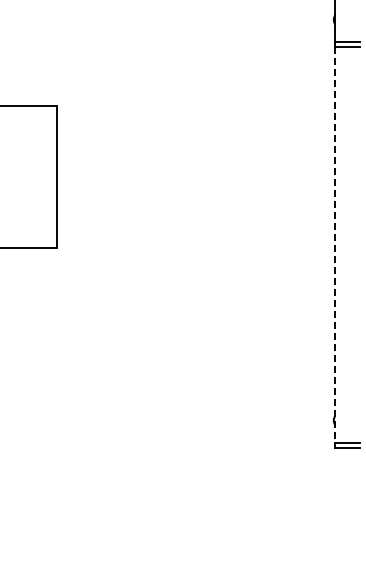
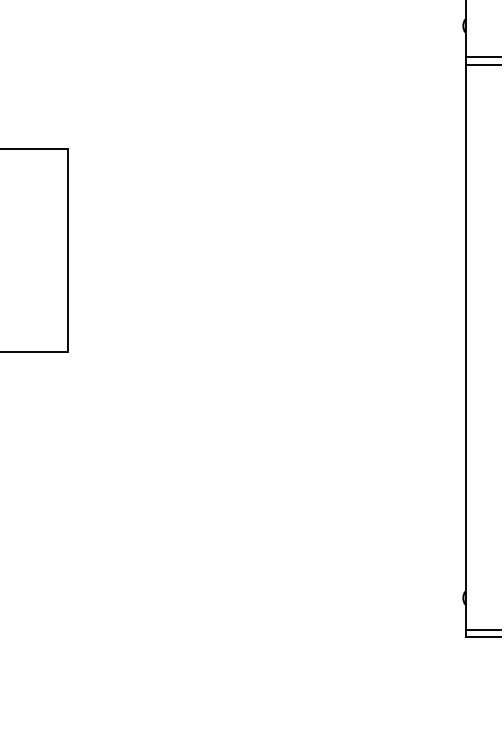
line: (335, 244) -> (465, 346), dashed -> solid

